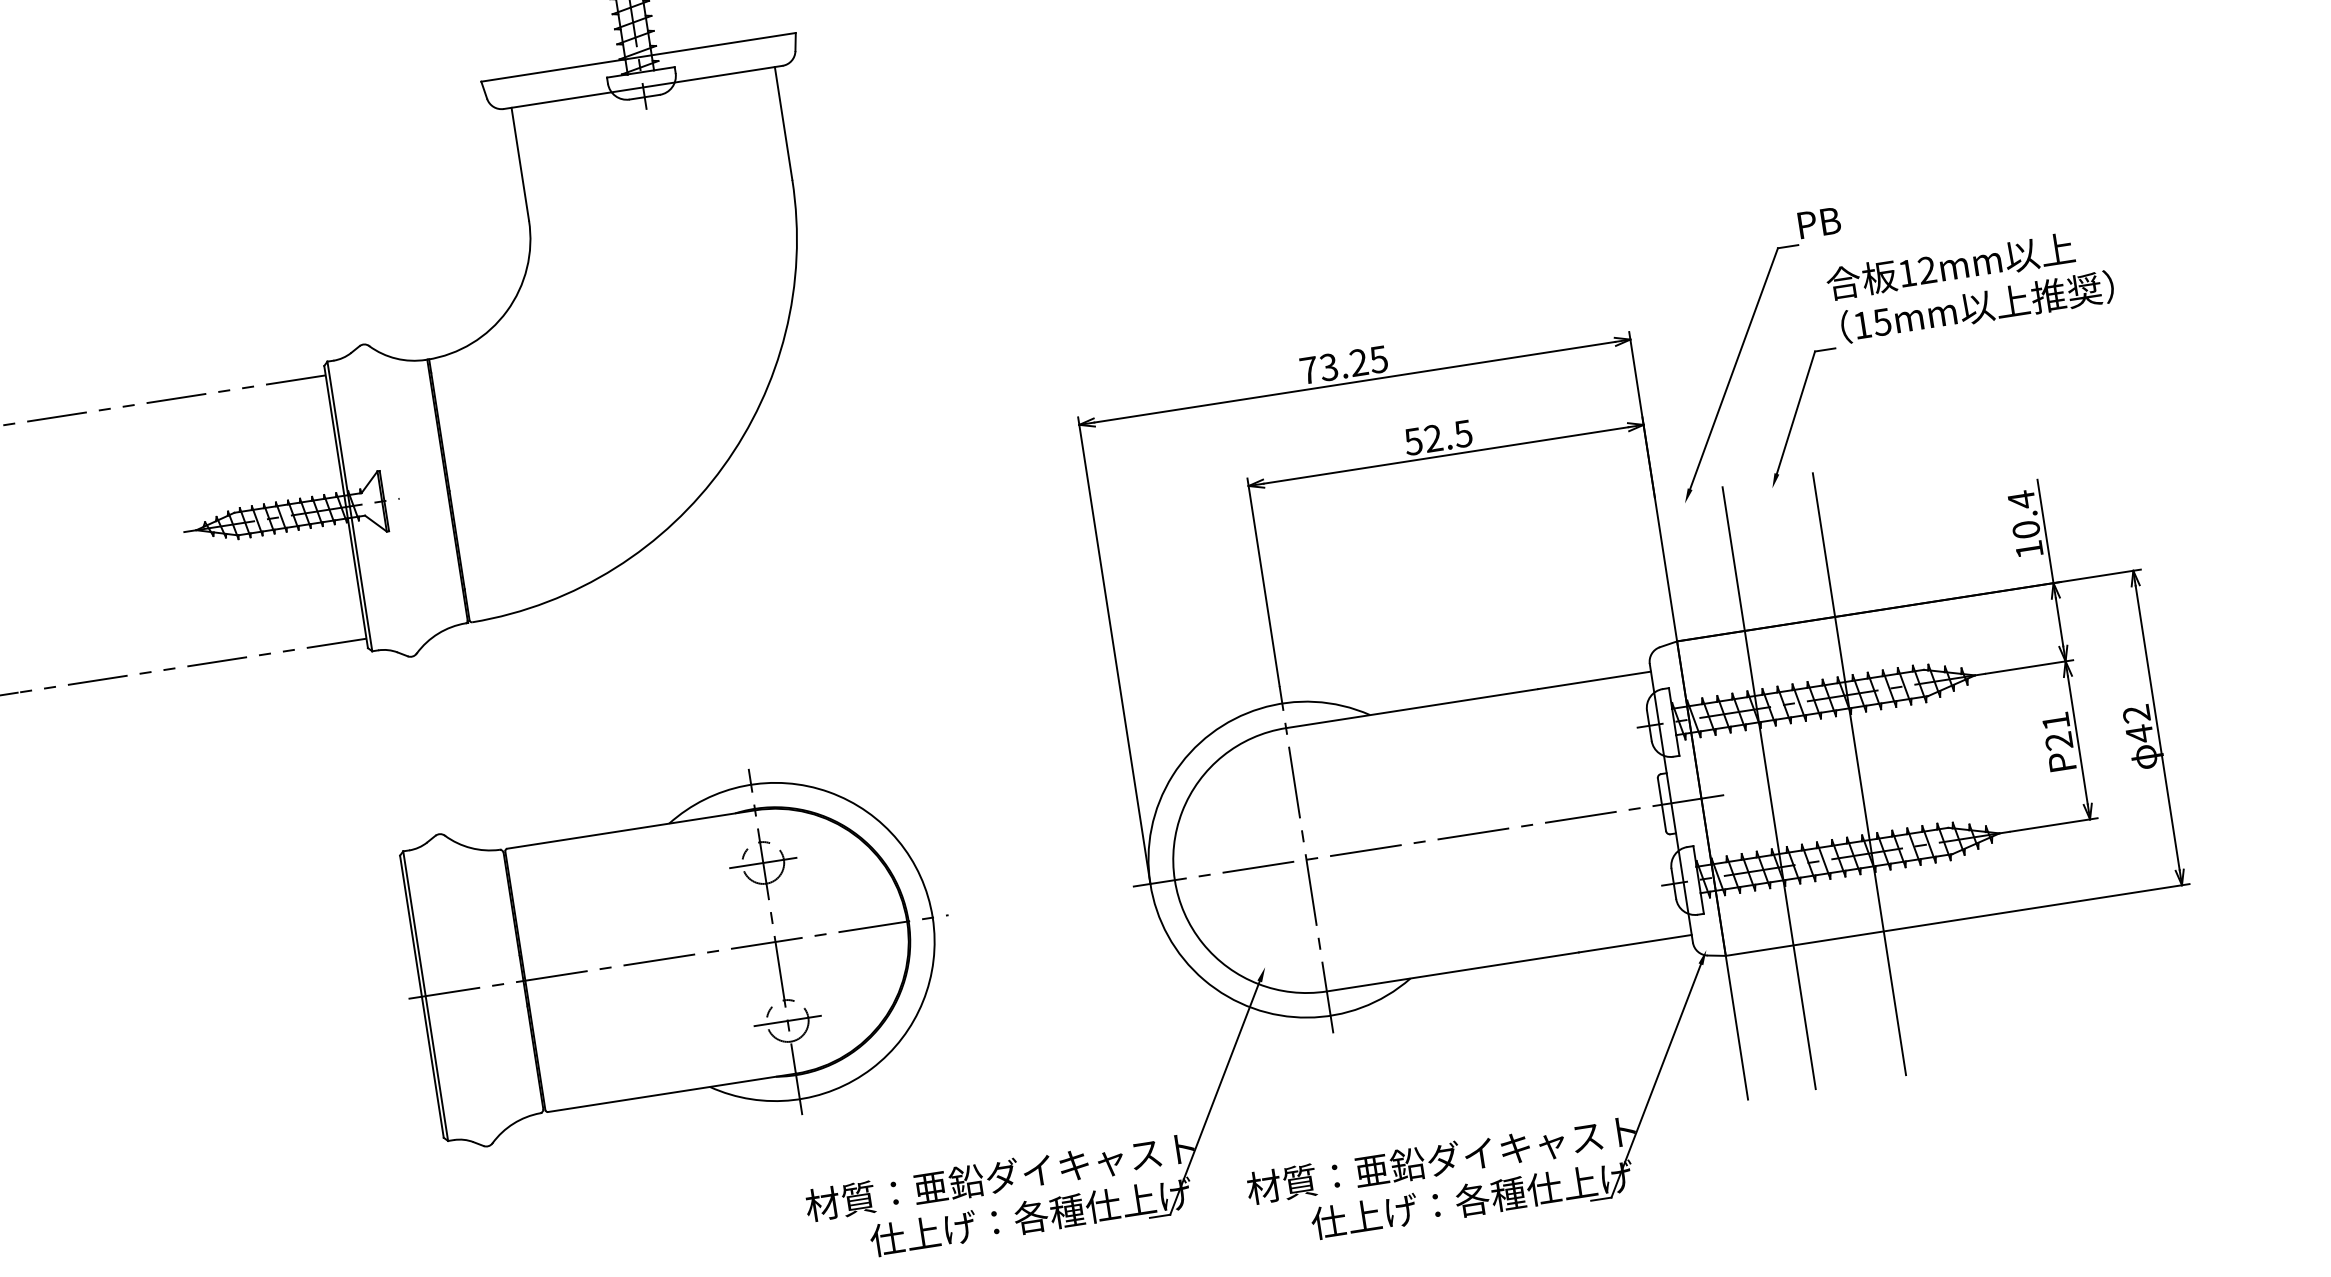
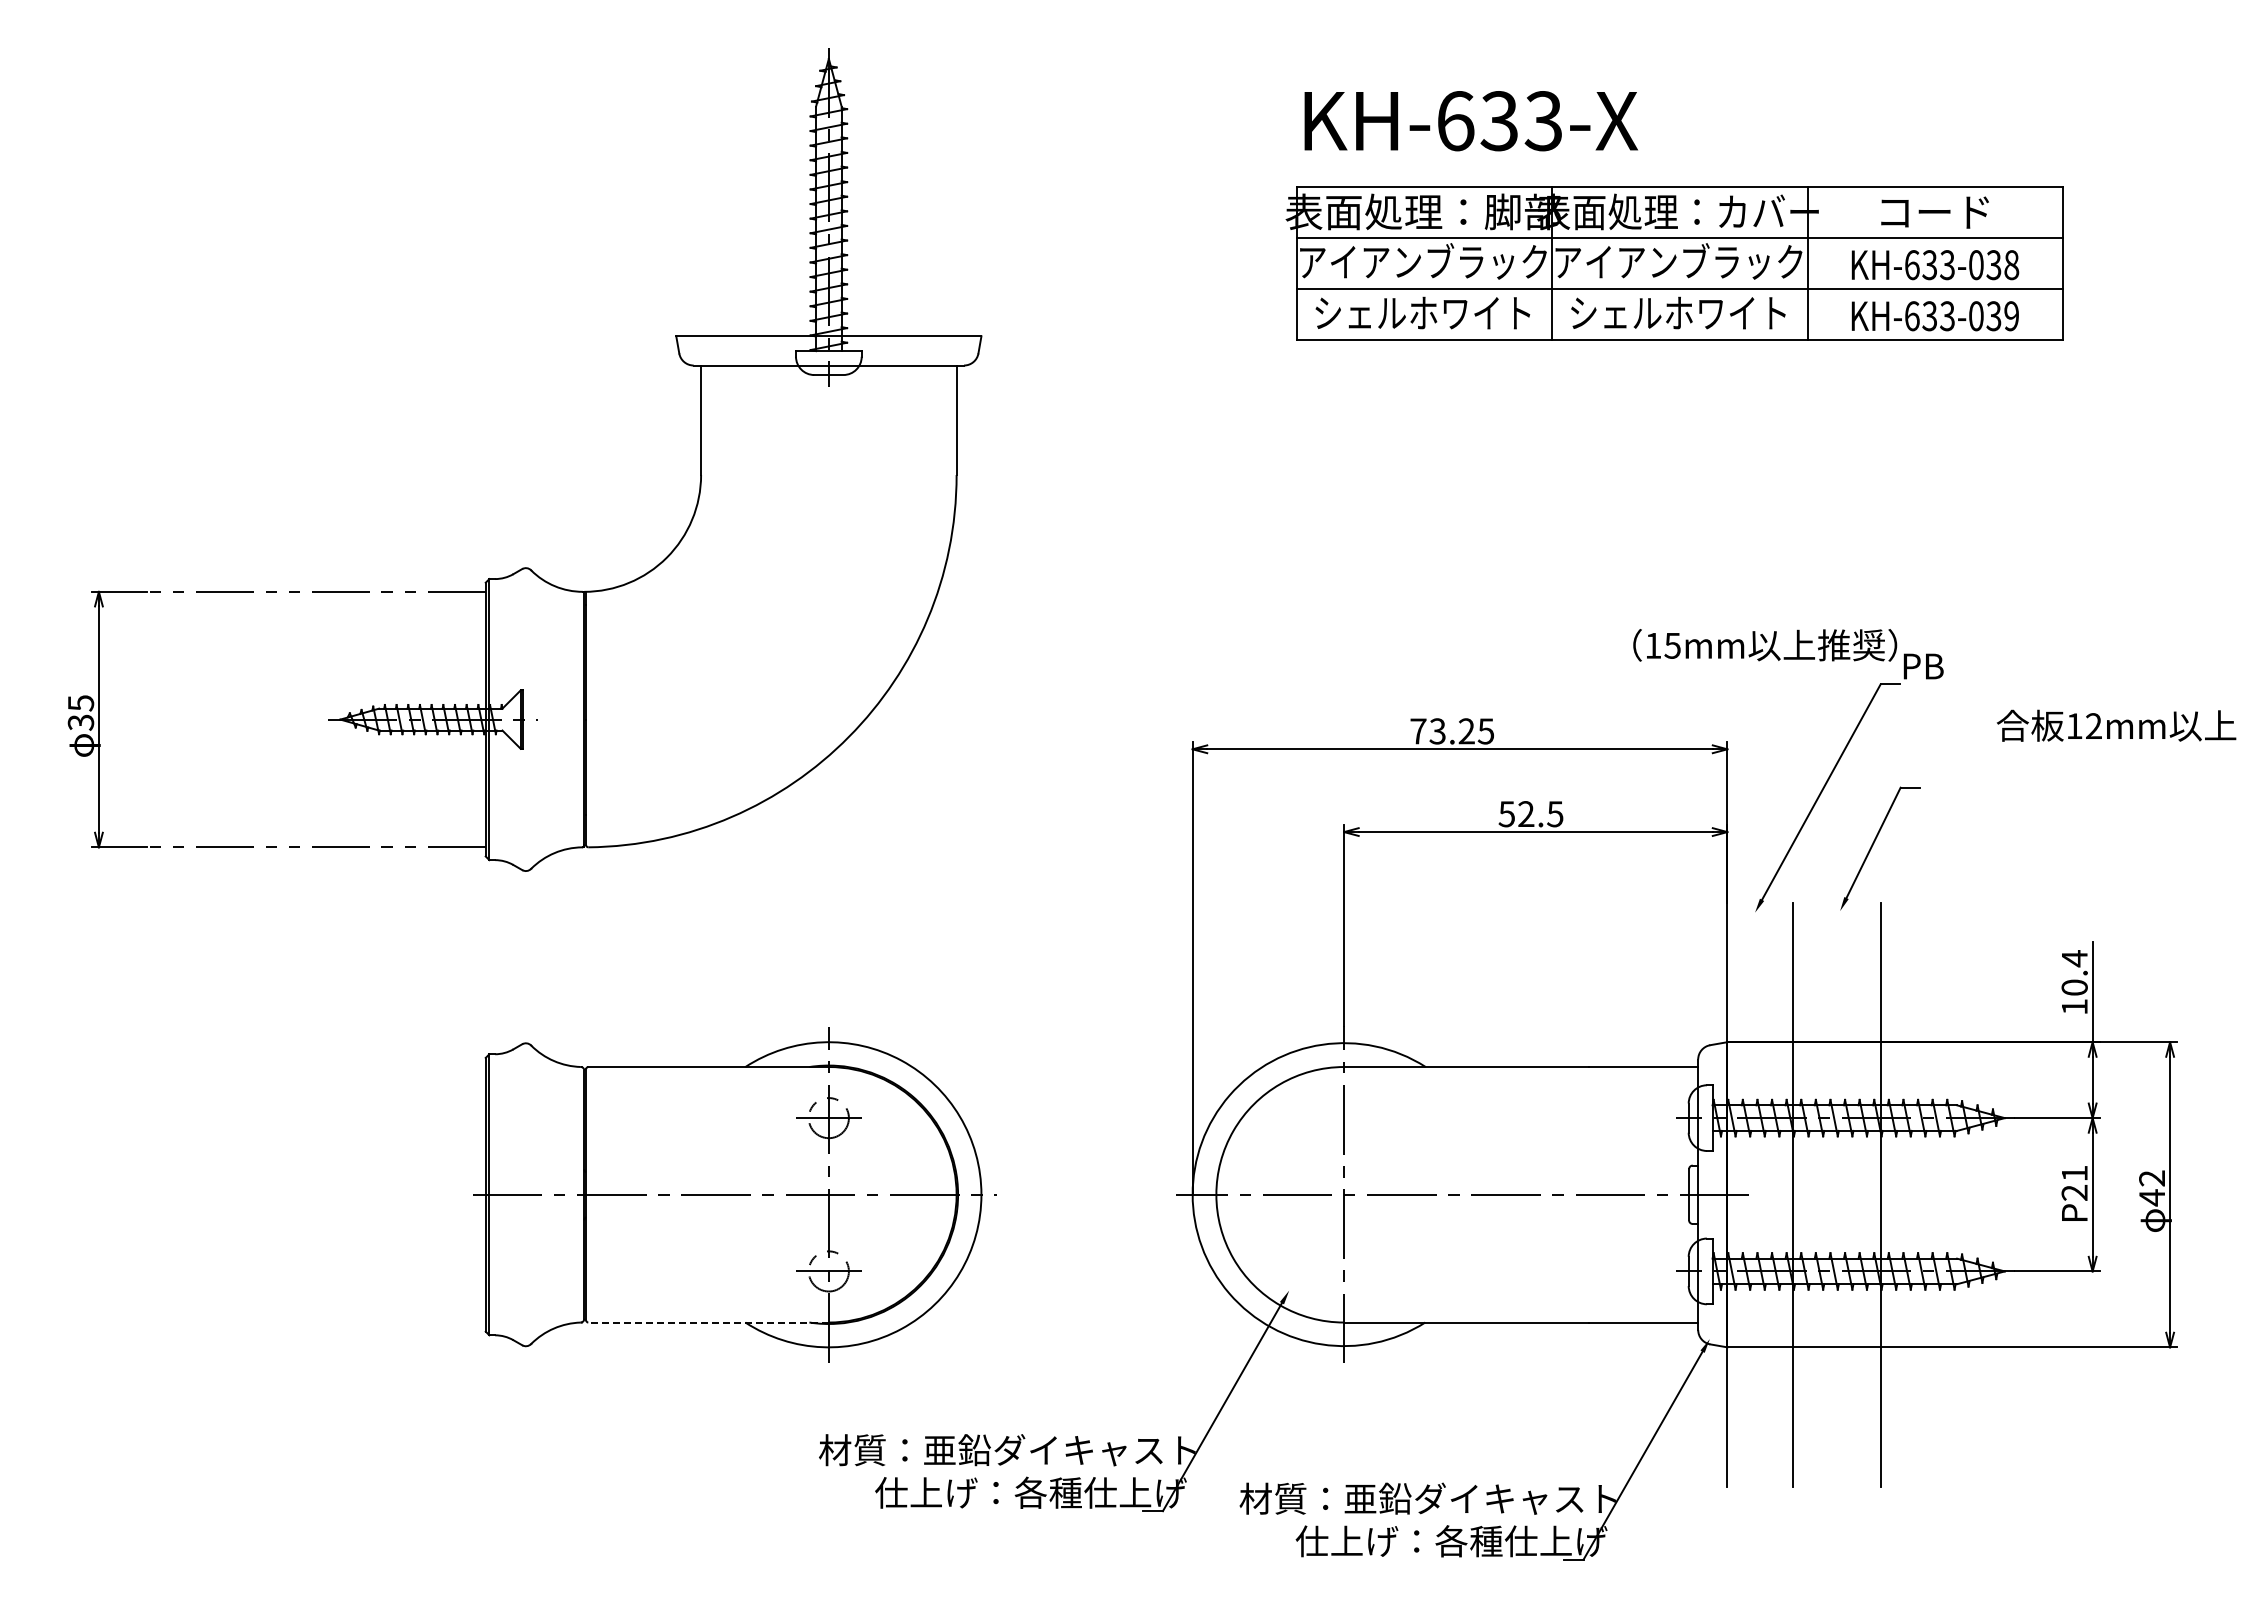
text: (1950, 265) -> (2116, 725), moved
text: (1977, 307) -> (1765, 645), moved
line: (671, 1092) -> (708, 1322), solid -> dashed

